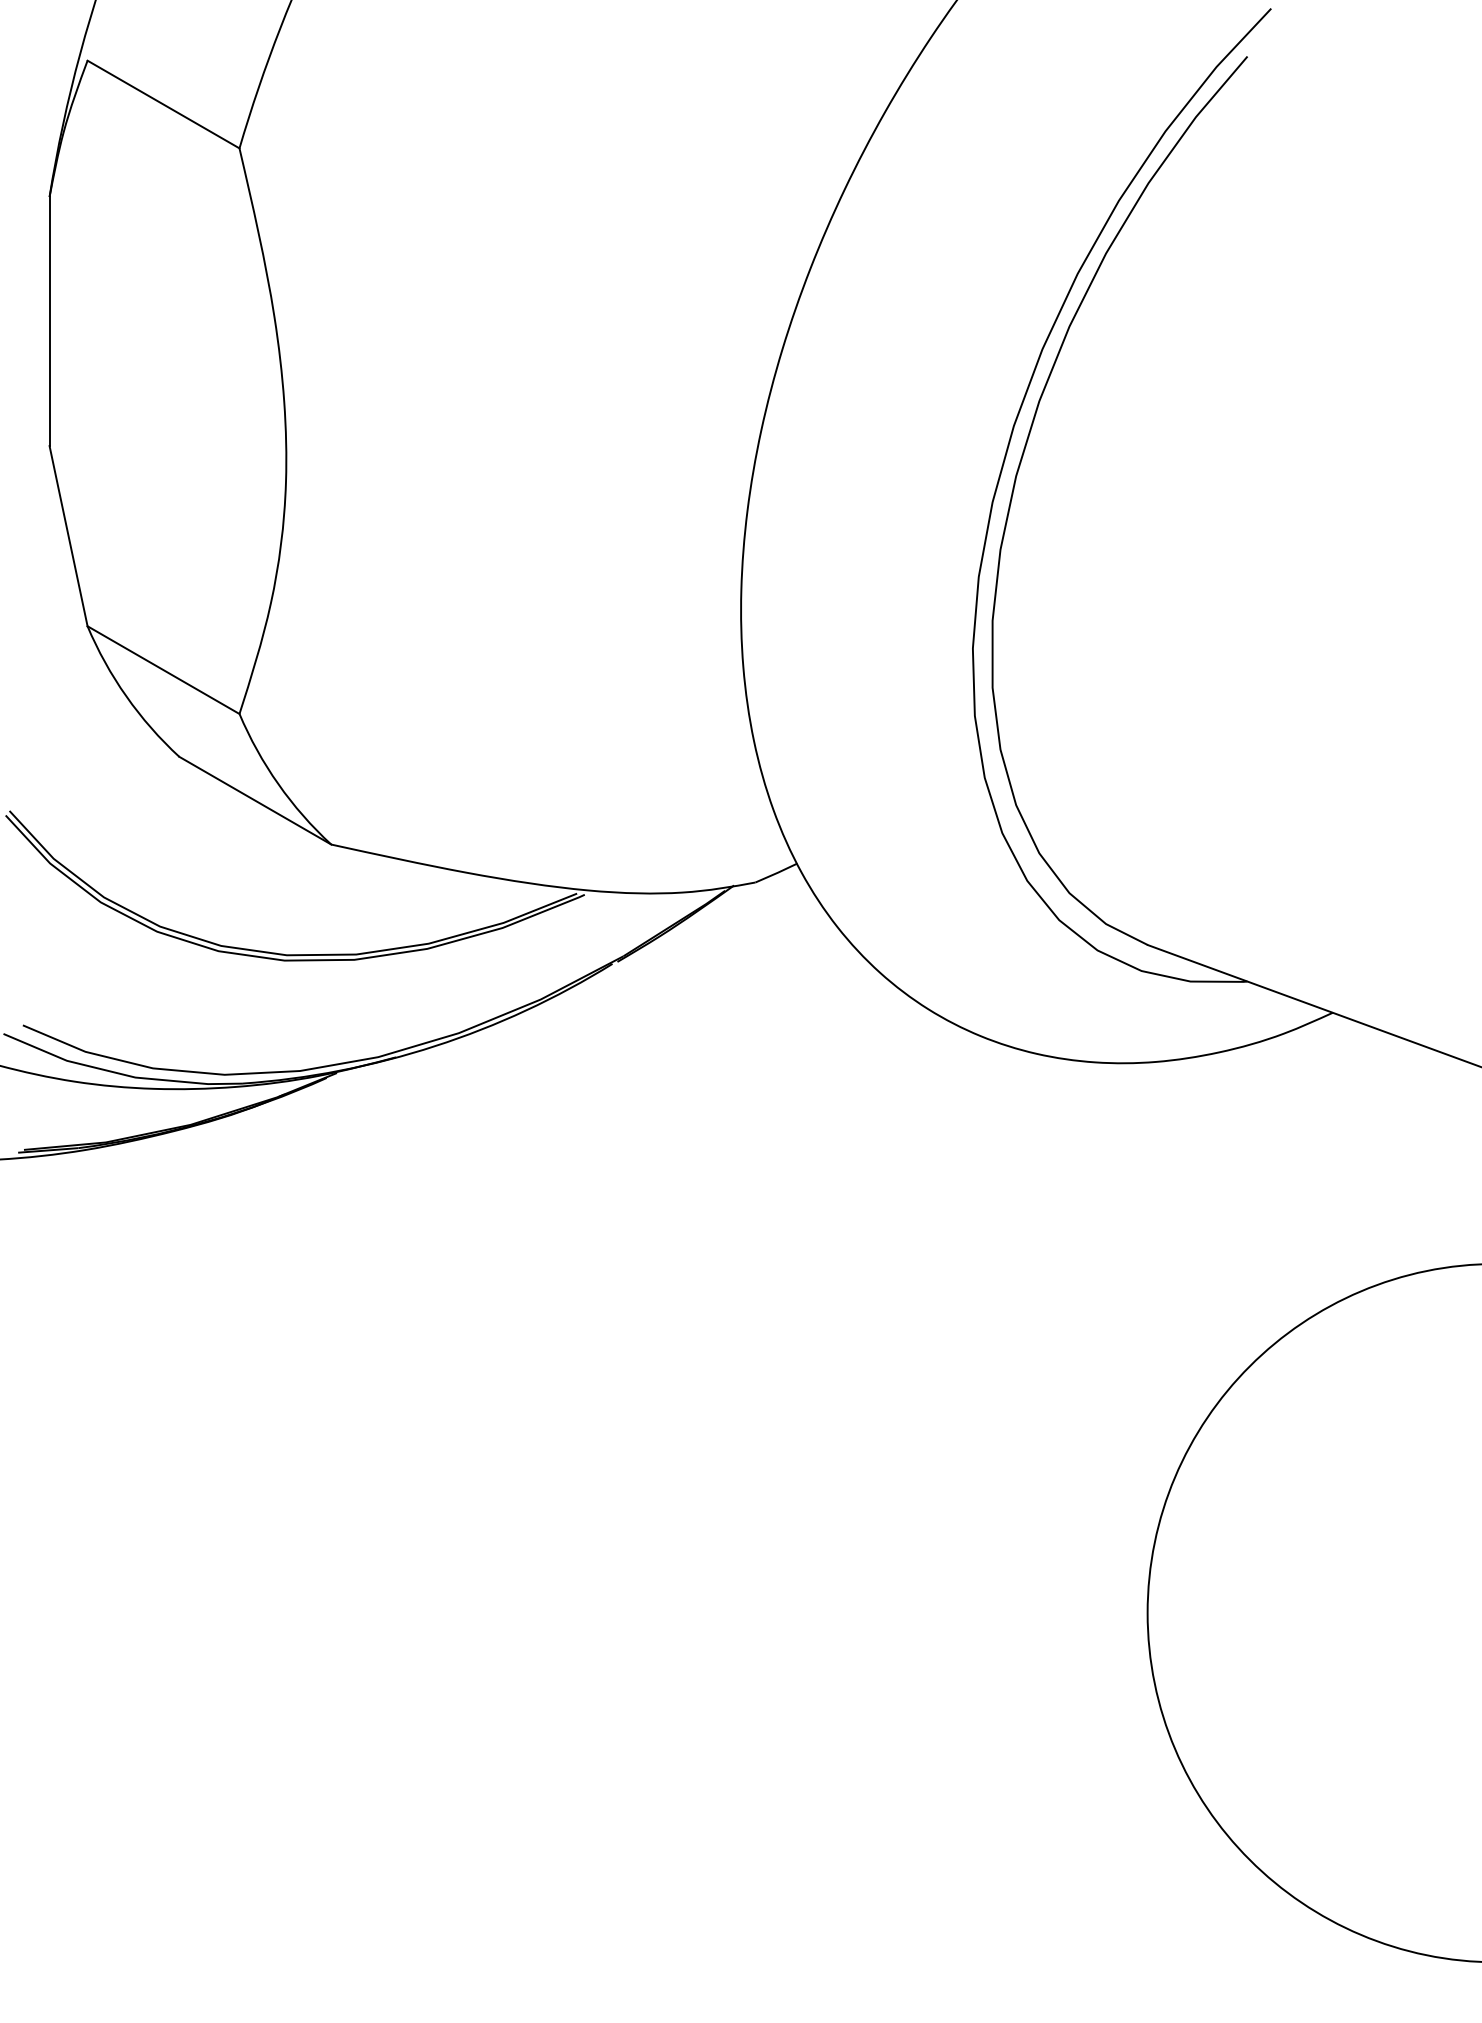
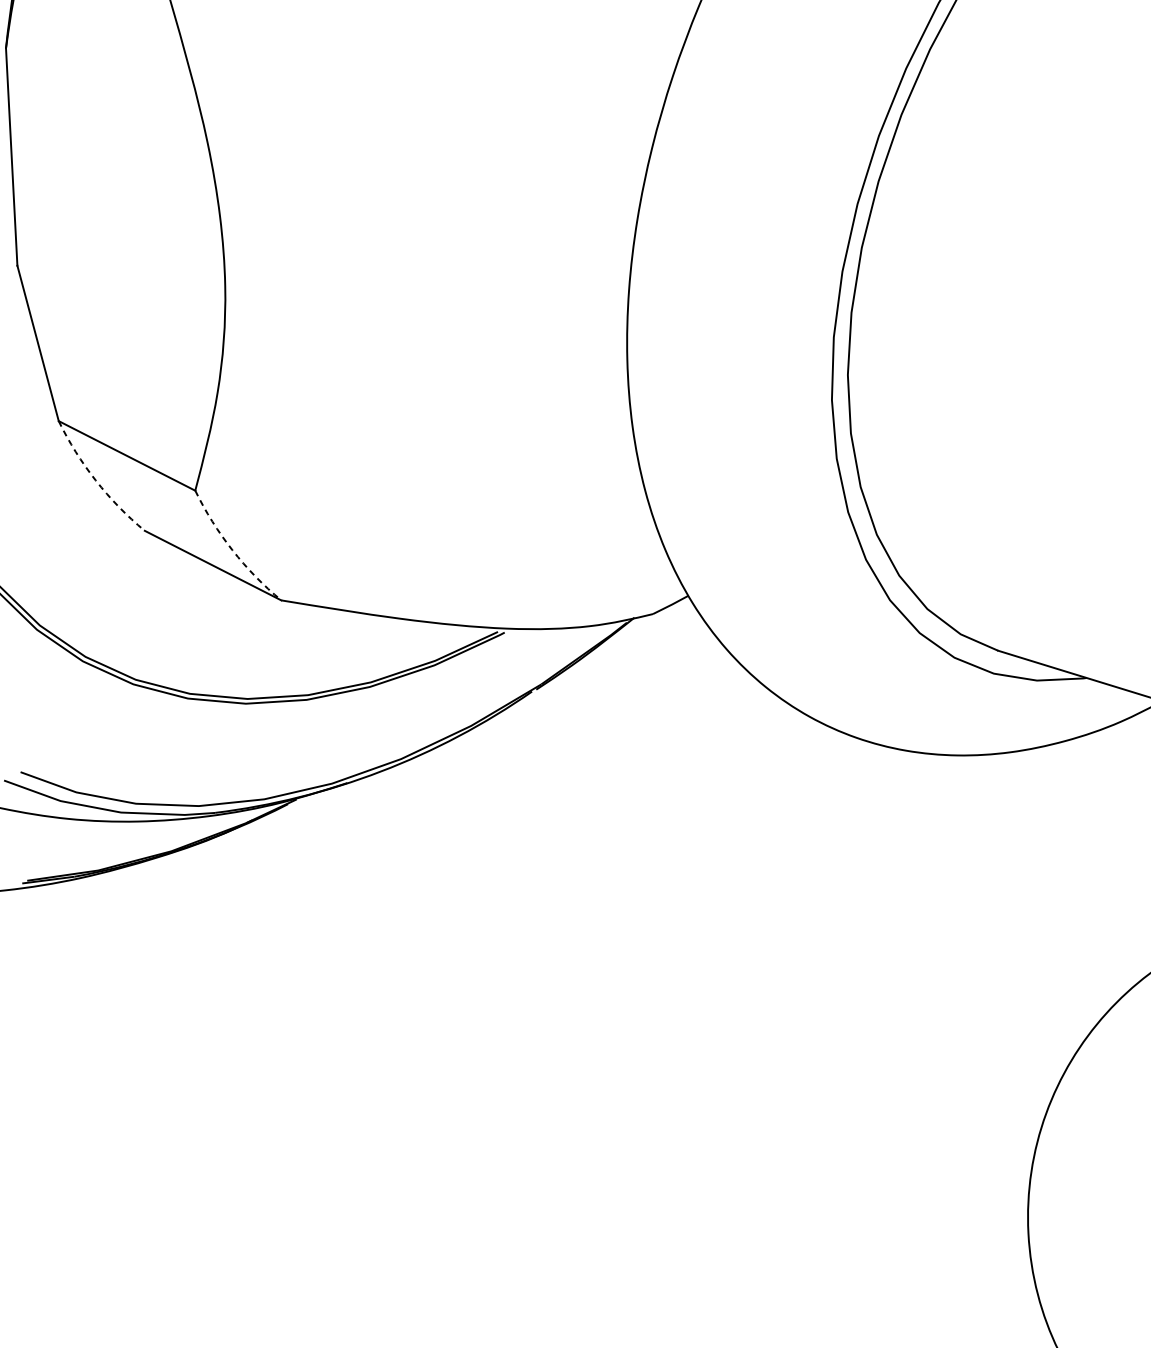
arc: (126, 696) -> (95, 480), solid -> dashed
arc: (278, 784) -> (232, 550), solid -> dashed

